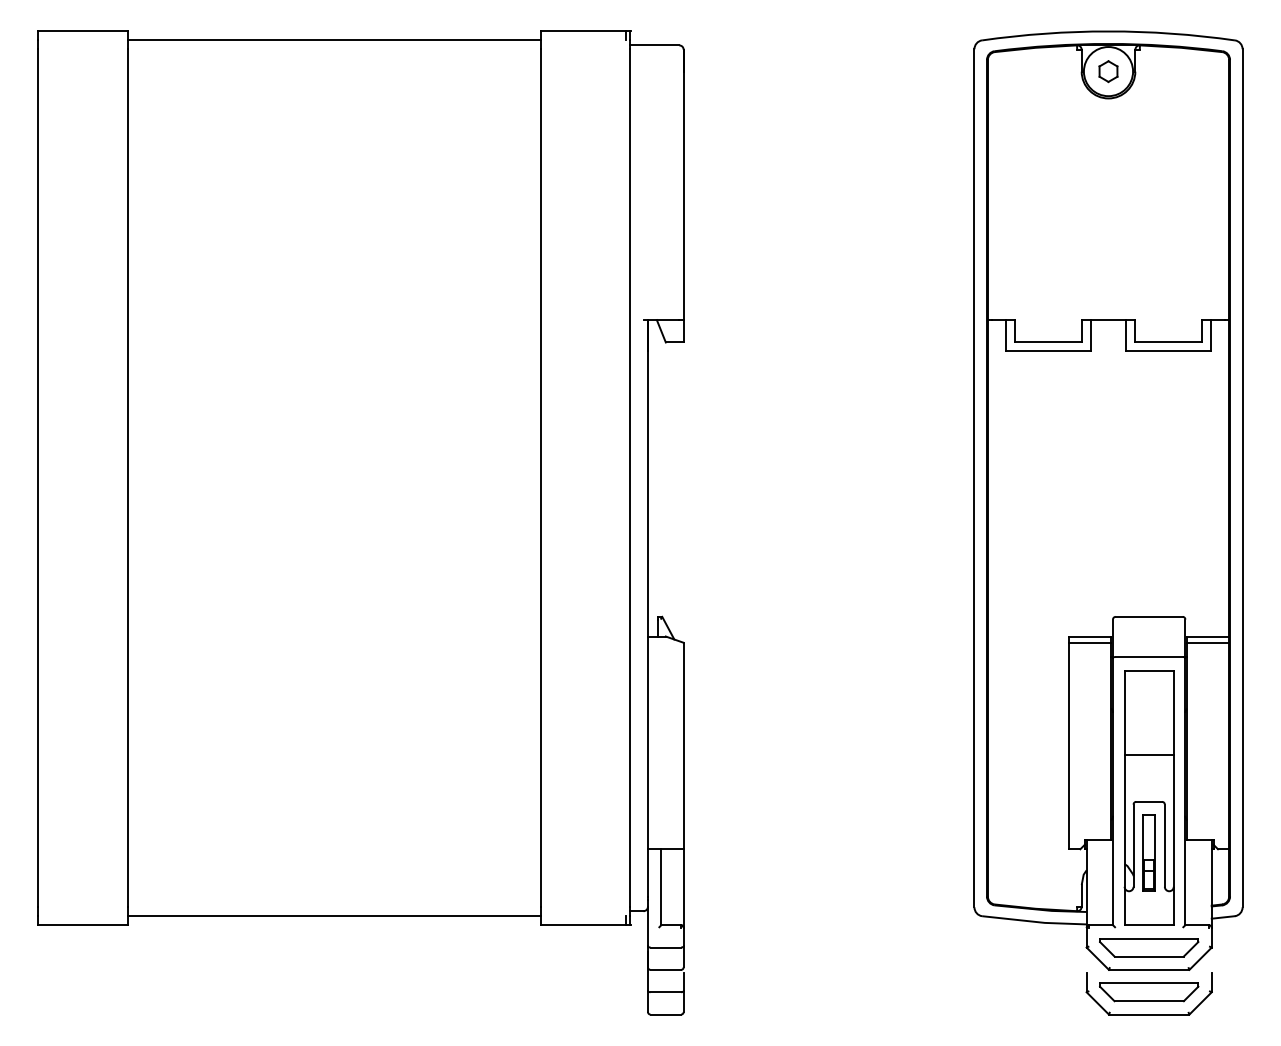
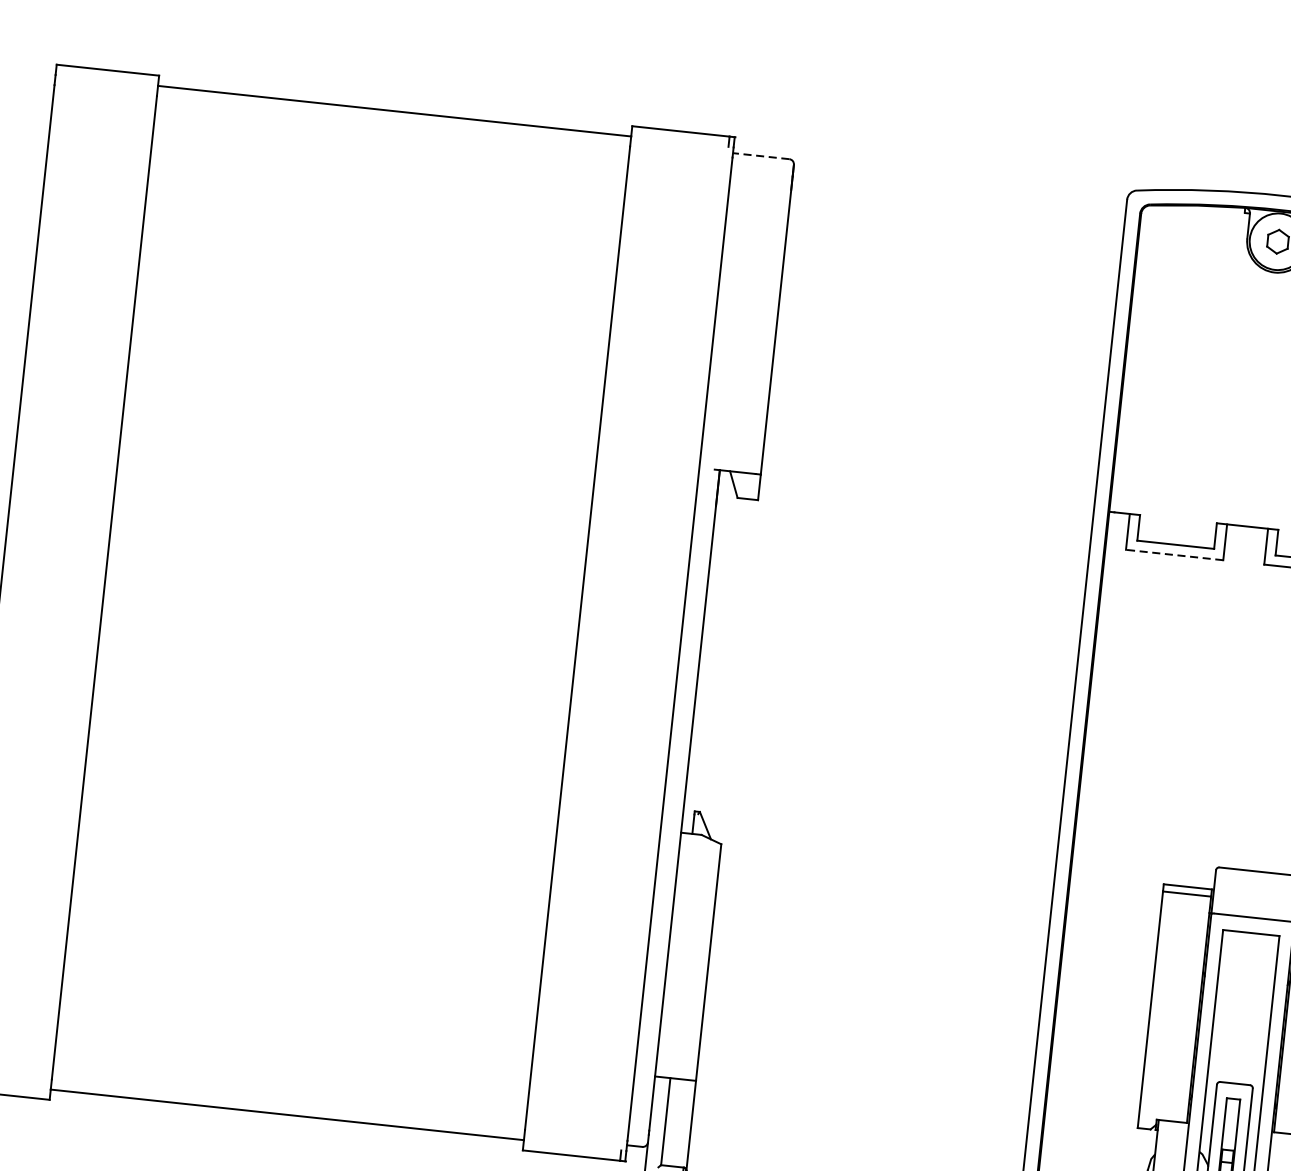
line: (654, 45) -> (760, 156), solid -> dashed
line: (1047, 351) -> (1173, 555), solid -> dashed
line: (1148, 755) -> (1240, 1030), removed

